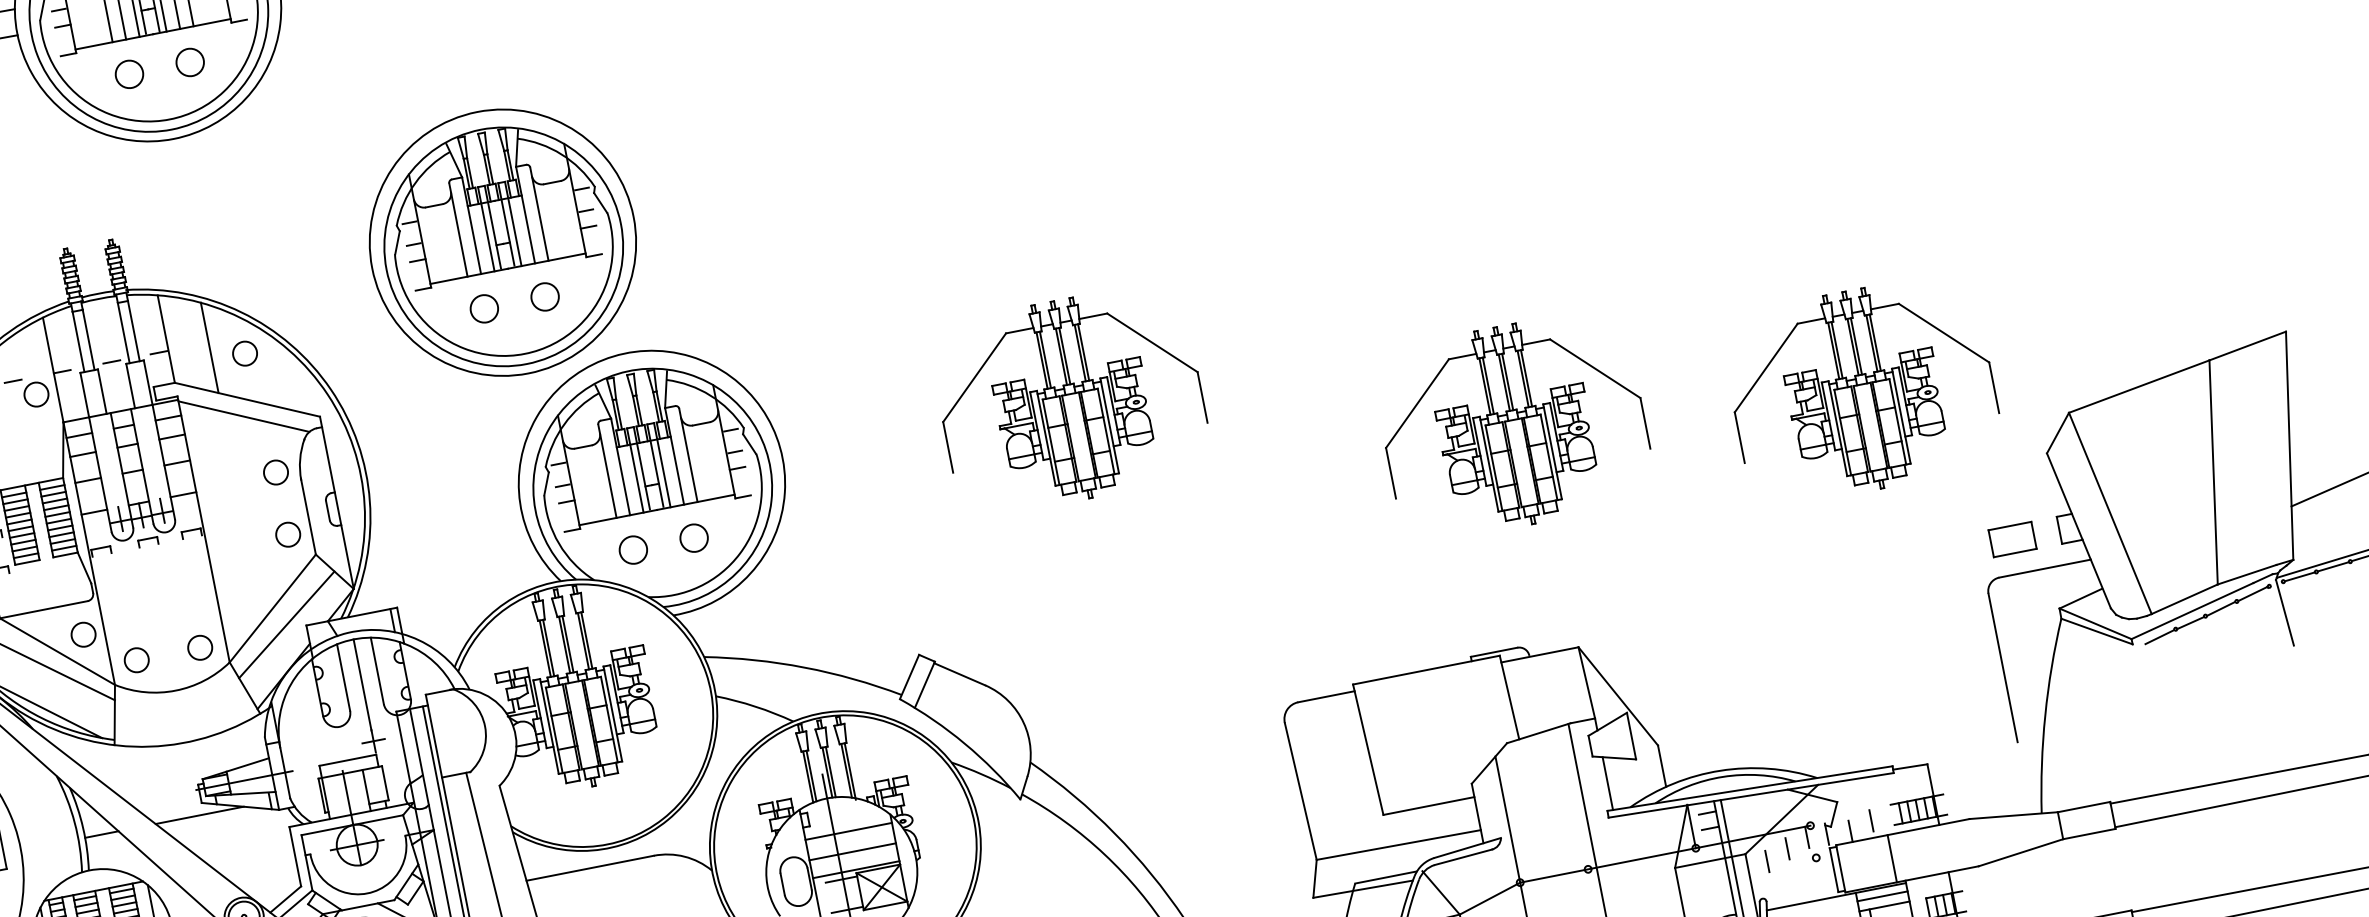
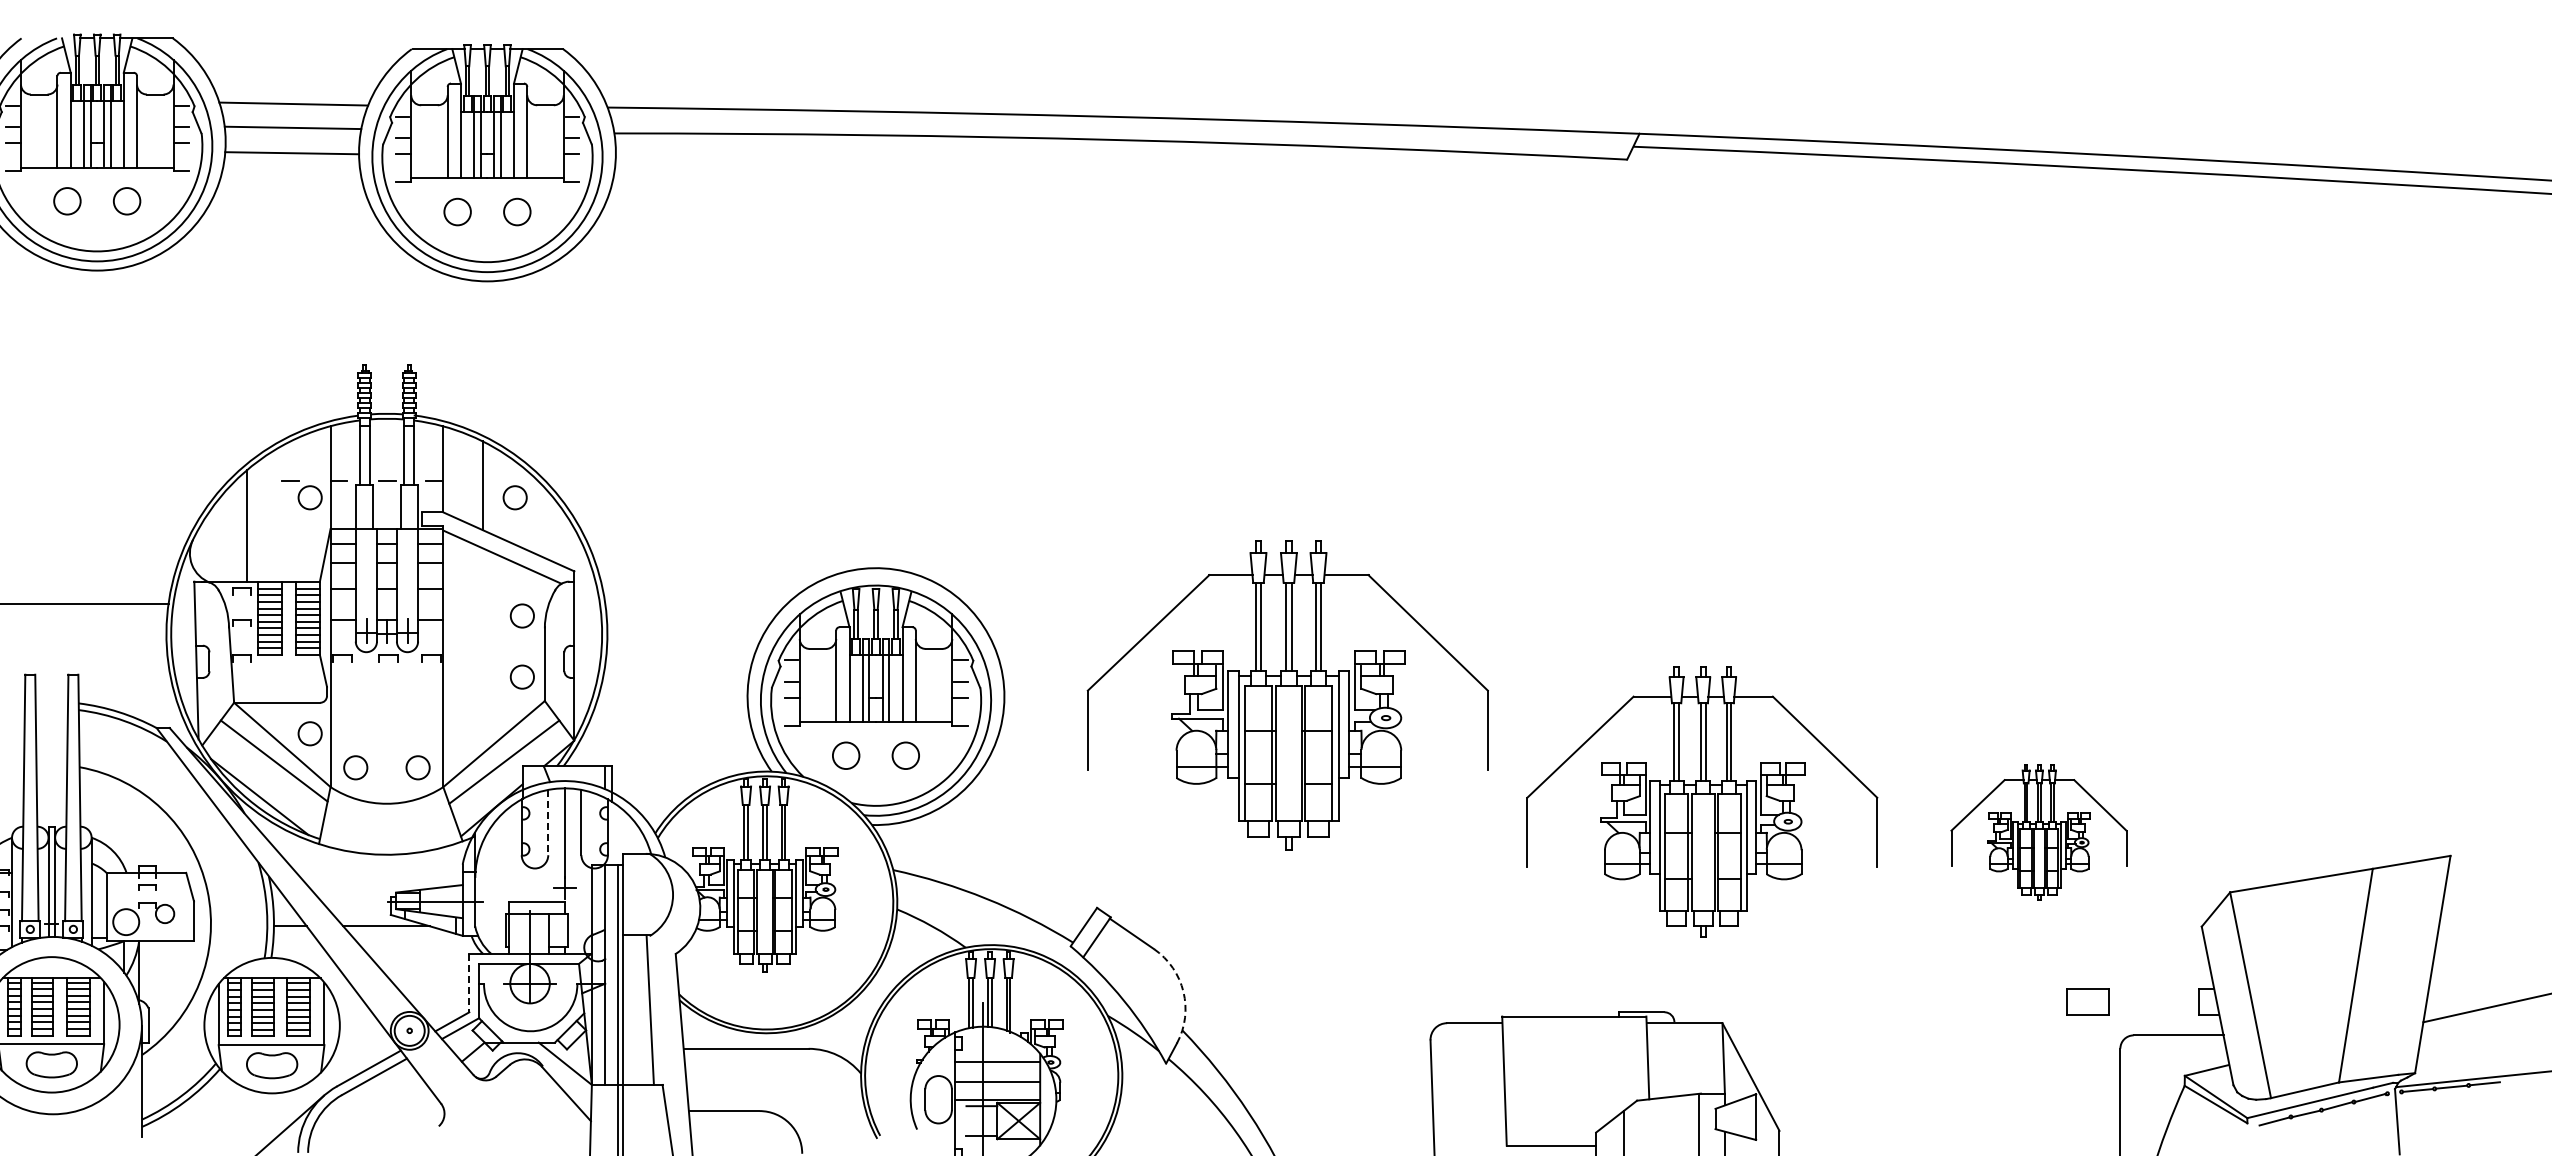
part: (502, 242) -> (779, 440), removed
part: (1862, 390) -> (2038, 832), size x0.7
part: (1071, 399) -> (1288, 694), size x1.6
part: (1513, 425) -> (1702, 801), size x1.4
part: (2011, 539) -> (2087, 1001), moved
line: (343, 677) -> (548, 822), solid -> dashed
arc: (1023, 722) -> (1183, 991), solid -> dashed
line: (295, 857) -> (469, 983), solid -> dashed

